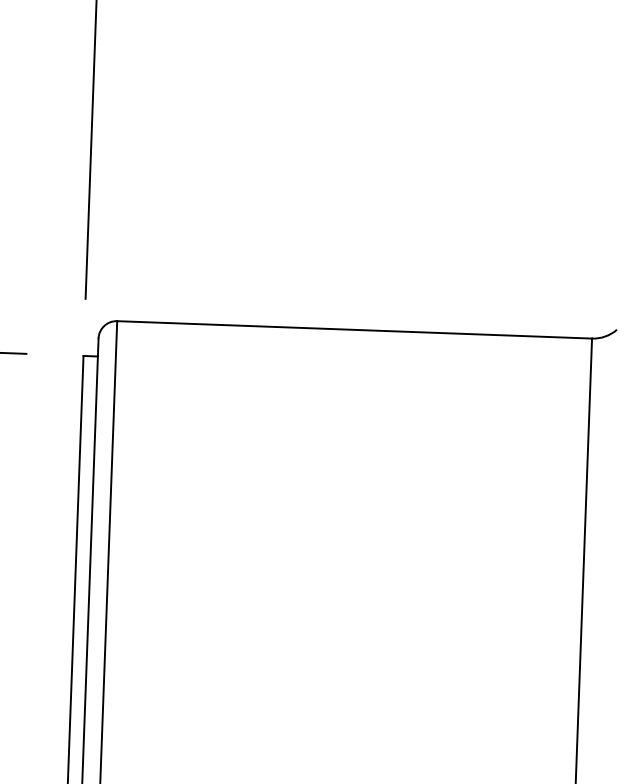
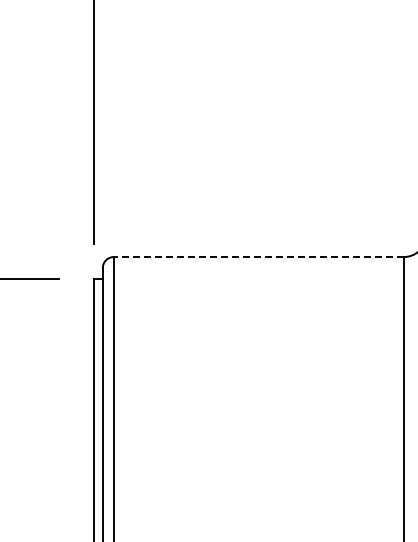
line: (353, 330) -> (258, 257), solid -> dashed

